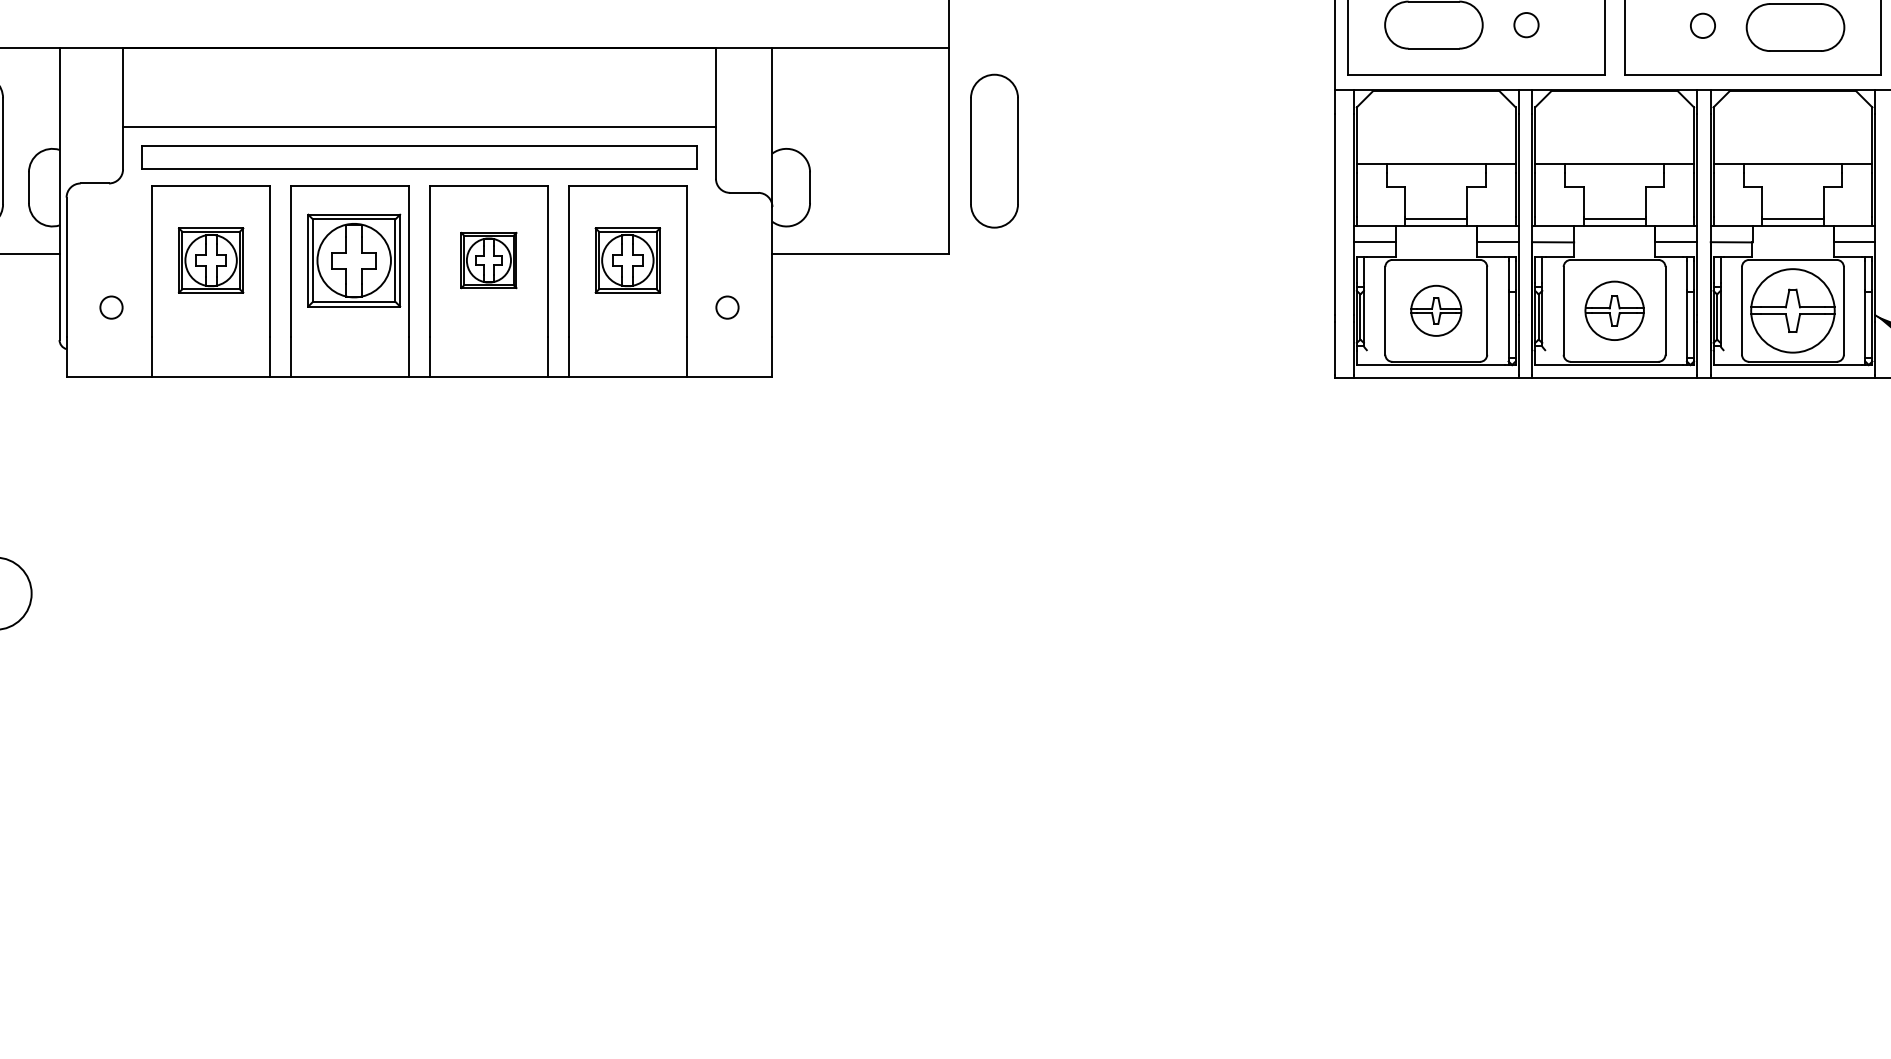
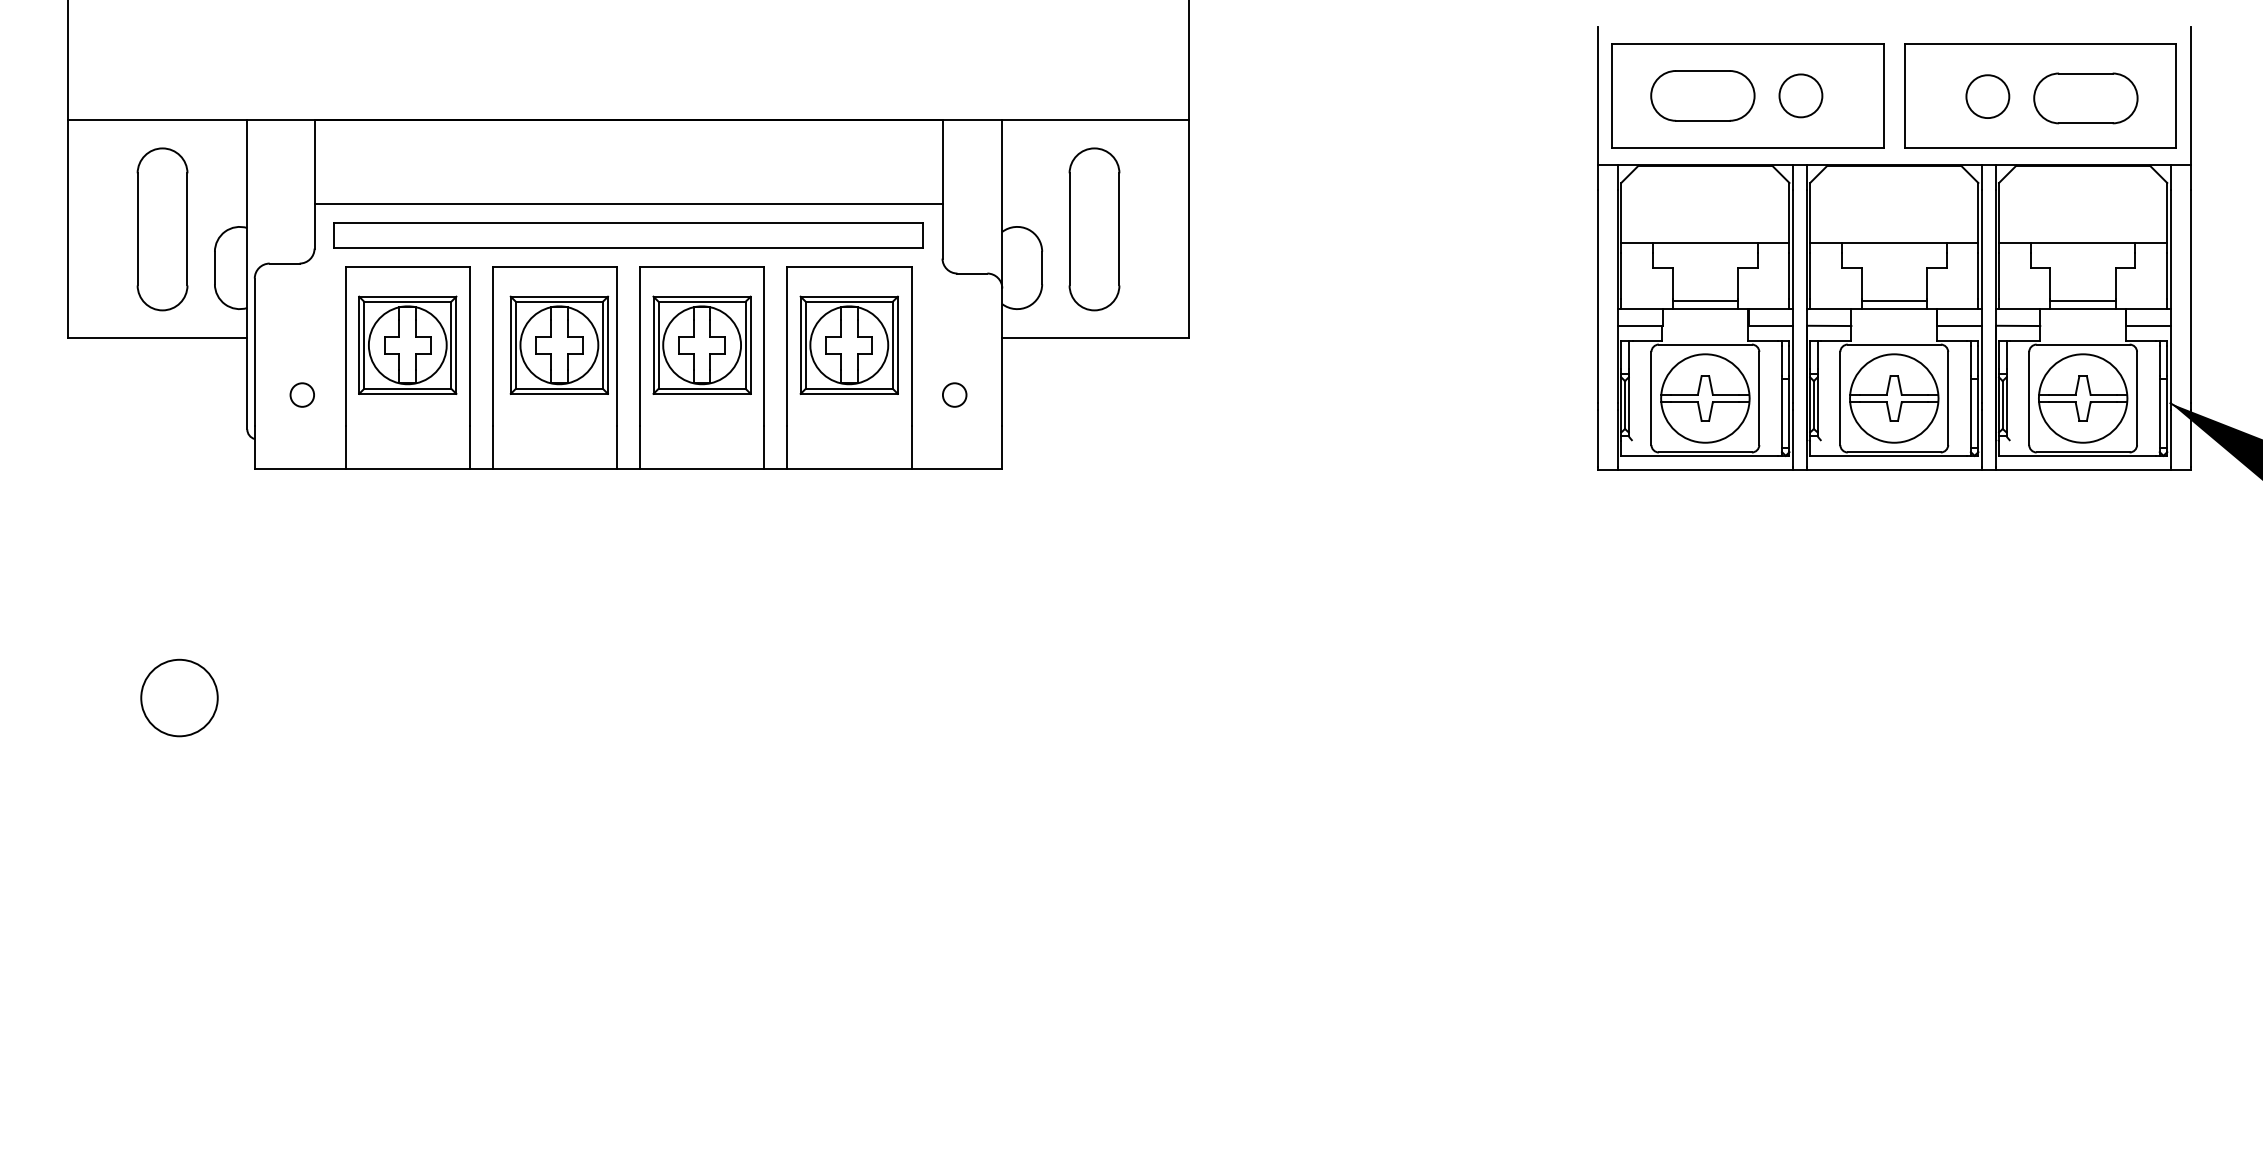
circle: (1526, 24) -> (1800, 95), size x1.67
circle: (1702, 25) -> (1987, 96), size x1.67
part: (994, 151) -> (1094, 229), moved
part: (210, 259) -> (407, 344), size x1.43
part: (488, 259) -> (701, 344), size x1.67
part: (627, 259) -> (848, 344), size x1.43
part: (1436, 310) -> (1705, 398), size x1.67
part: (1614, 310) -> (1894, 398), size x1.43

